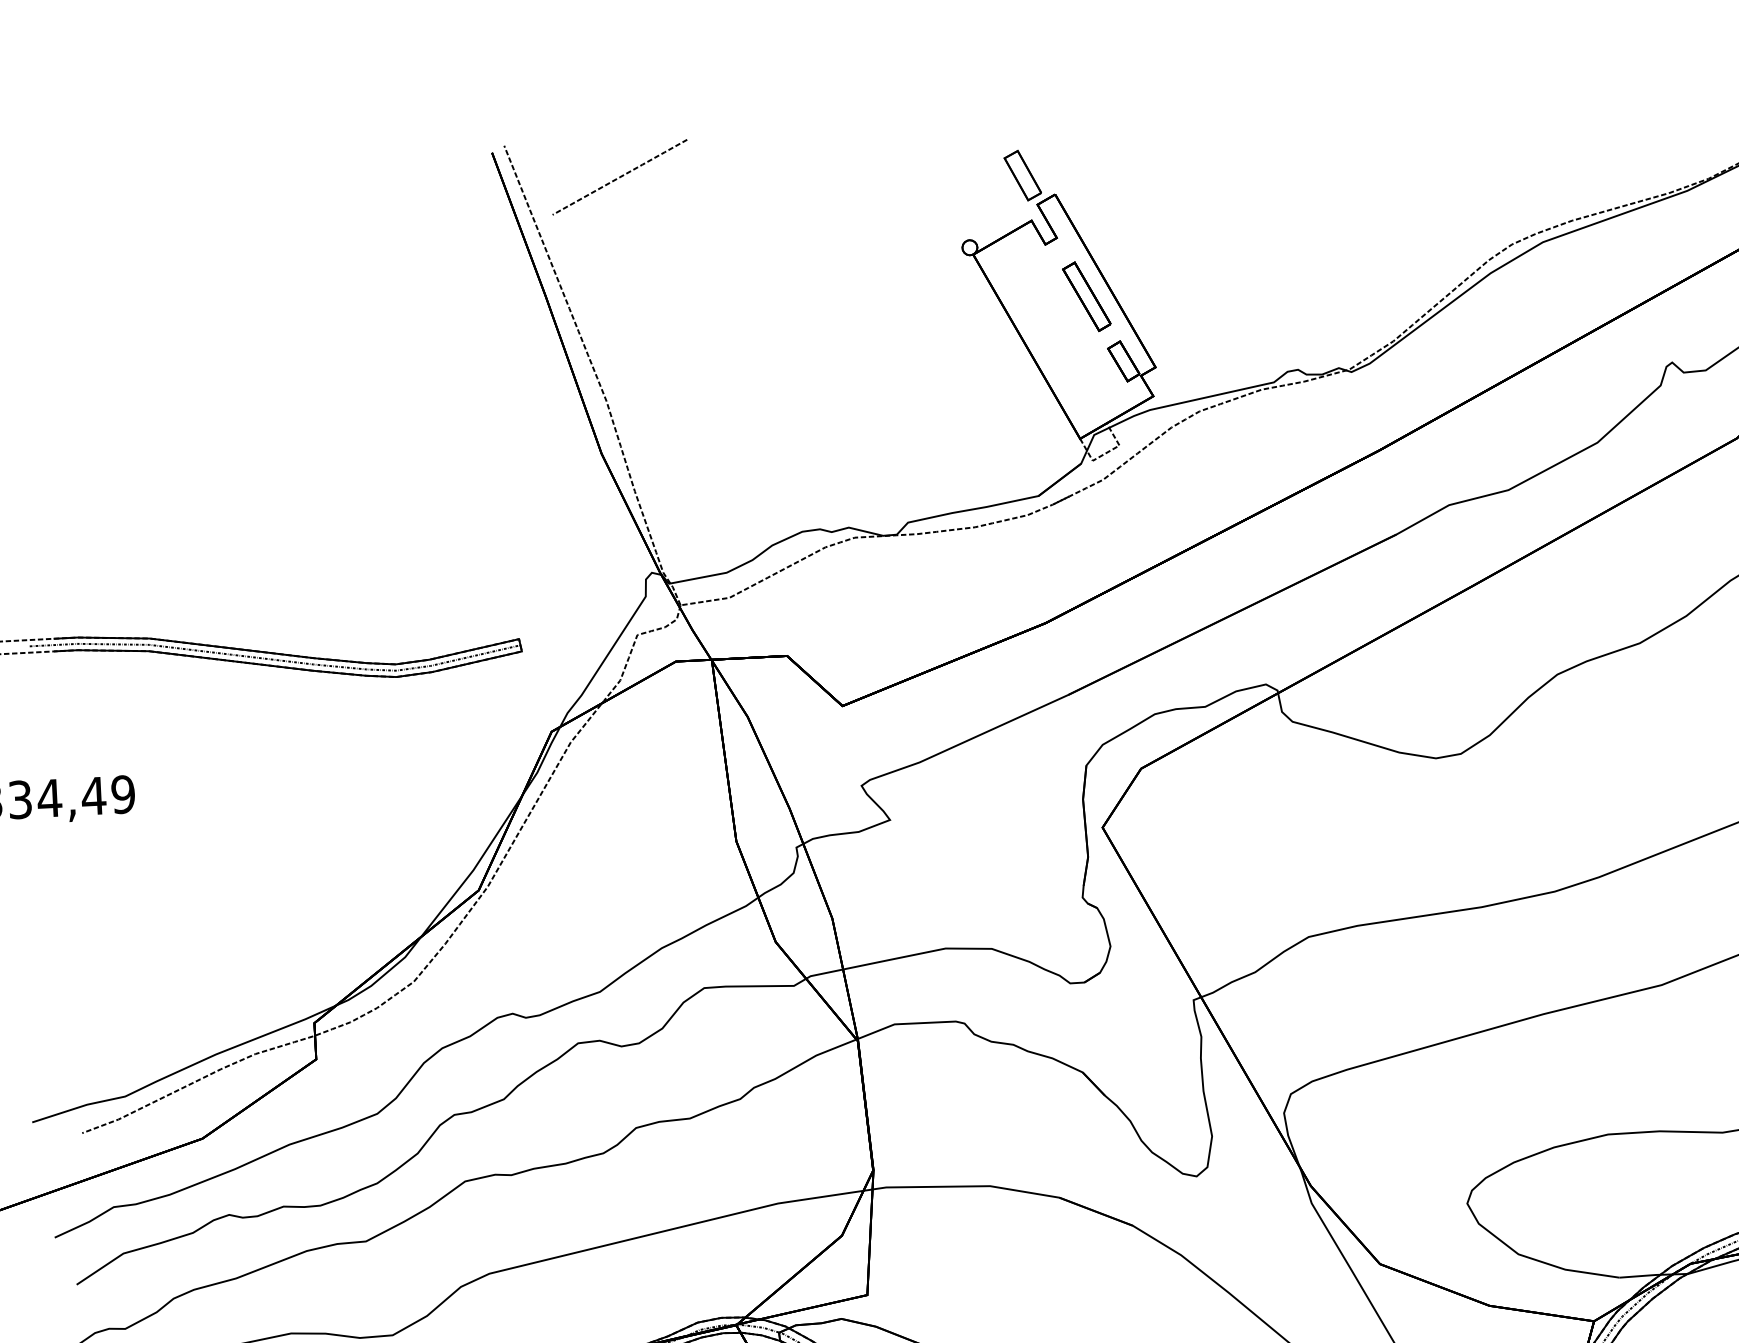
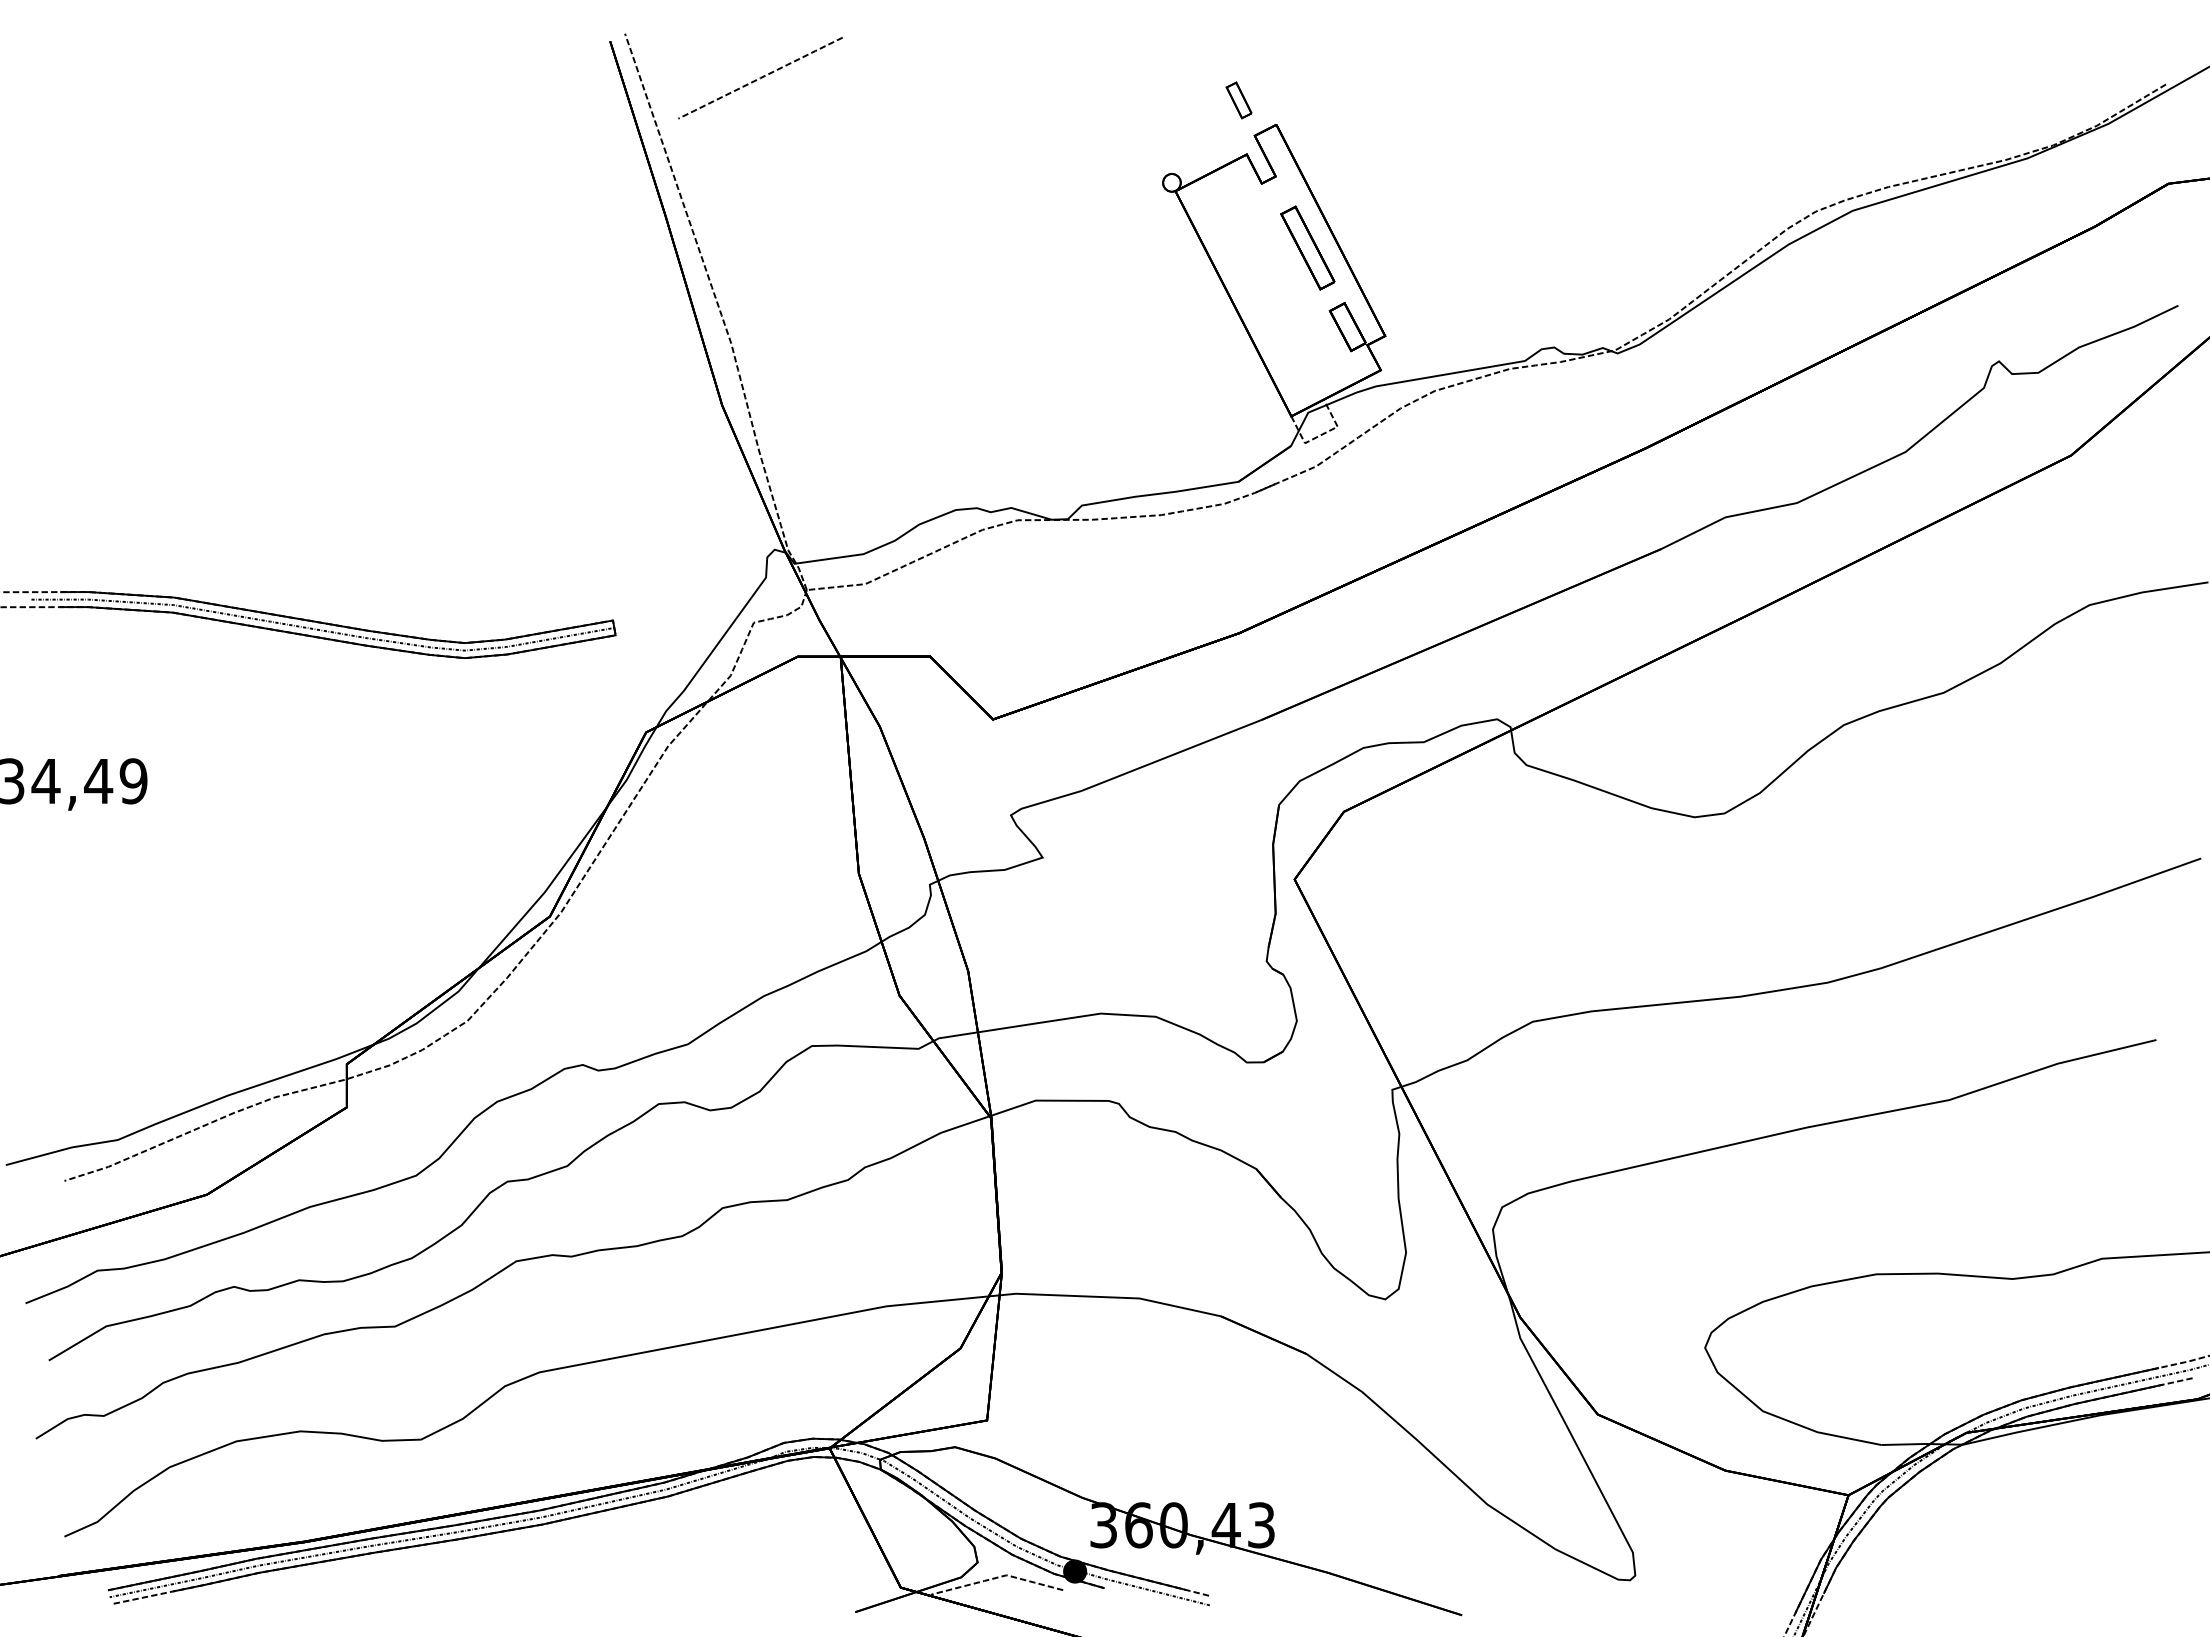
part: (1022, 175) -> (1238, 100), size x0.6

